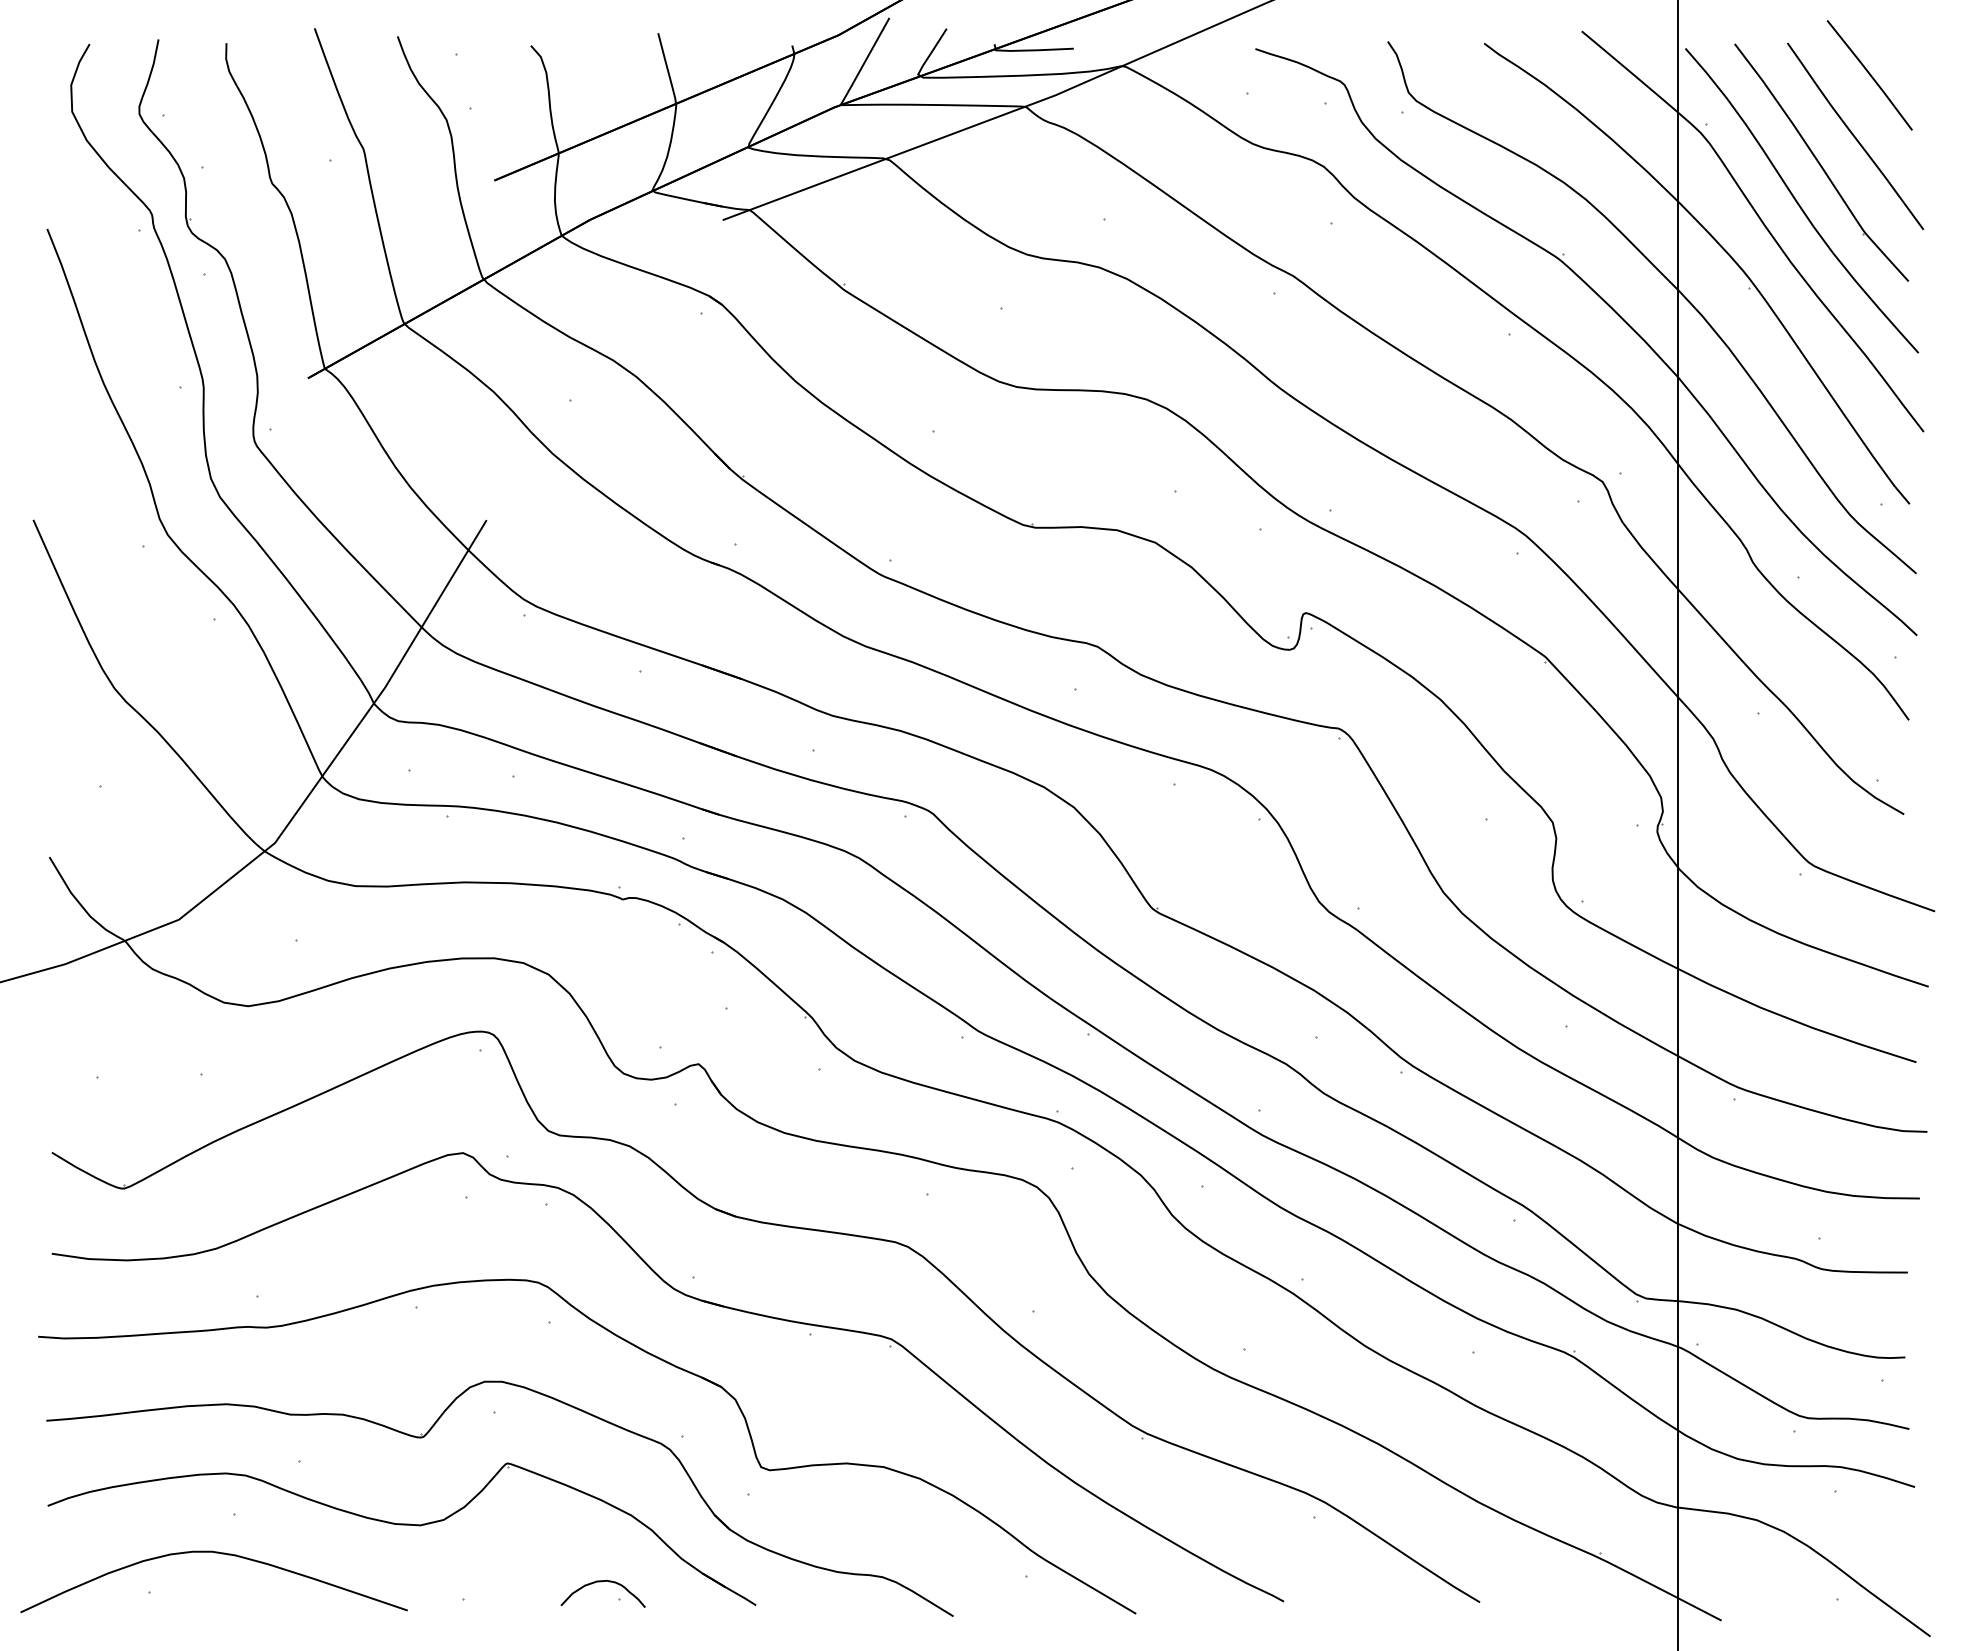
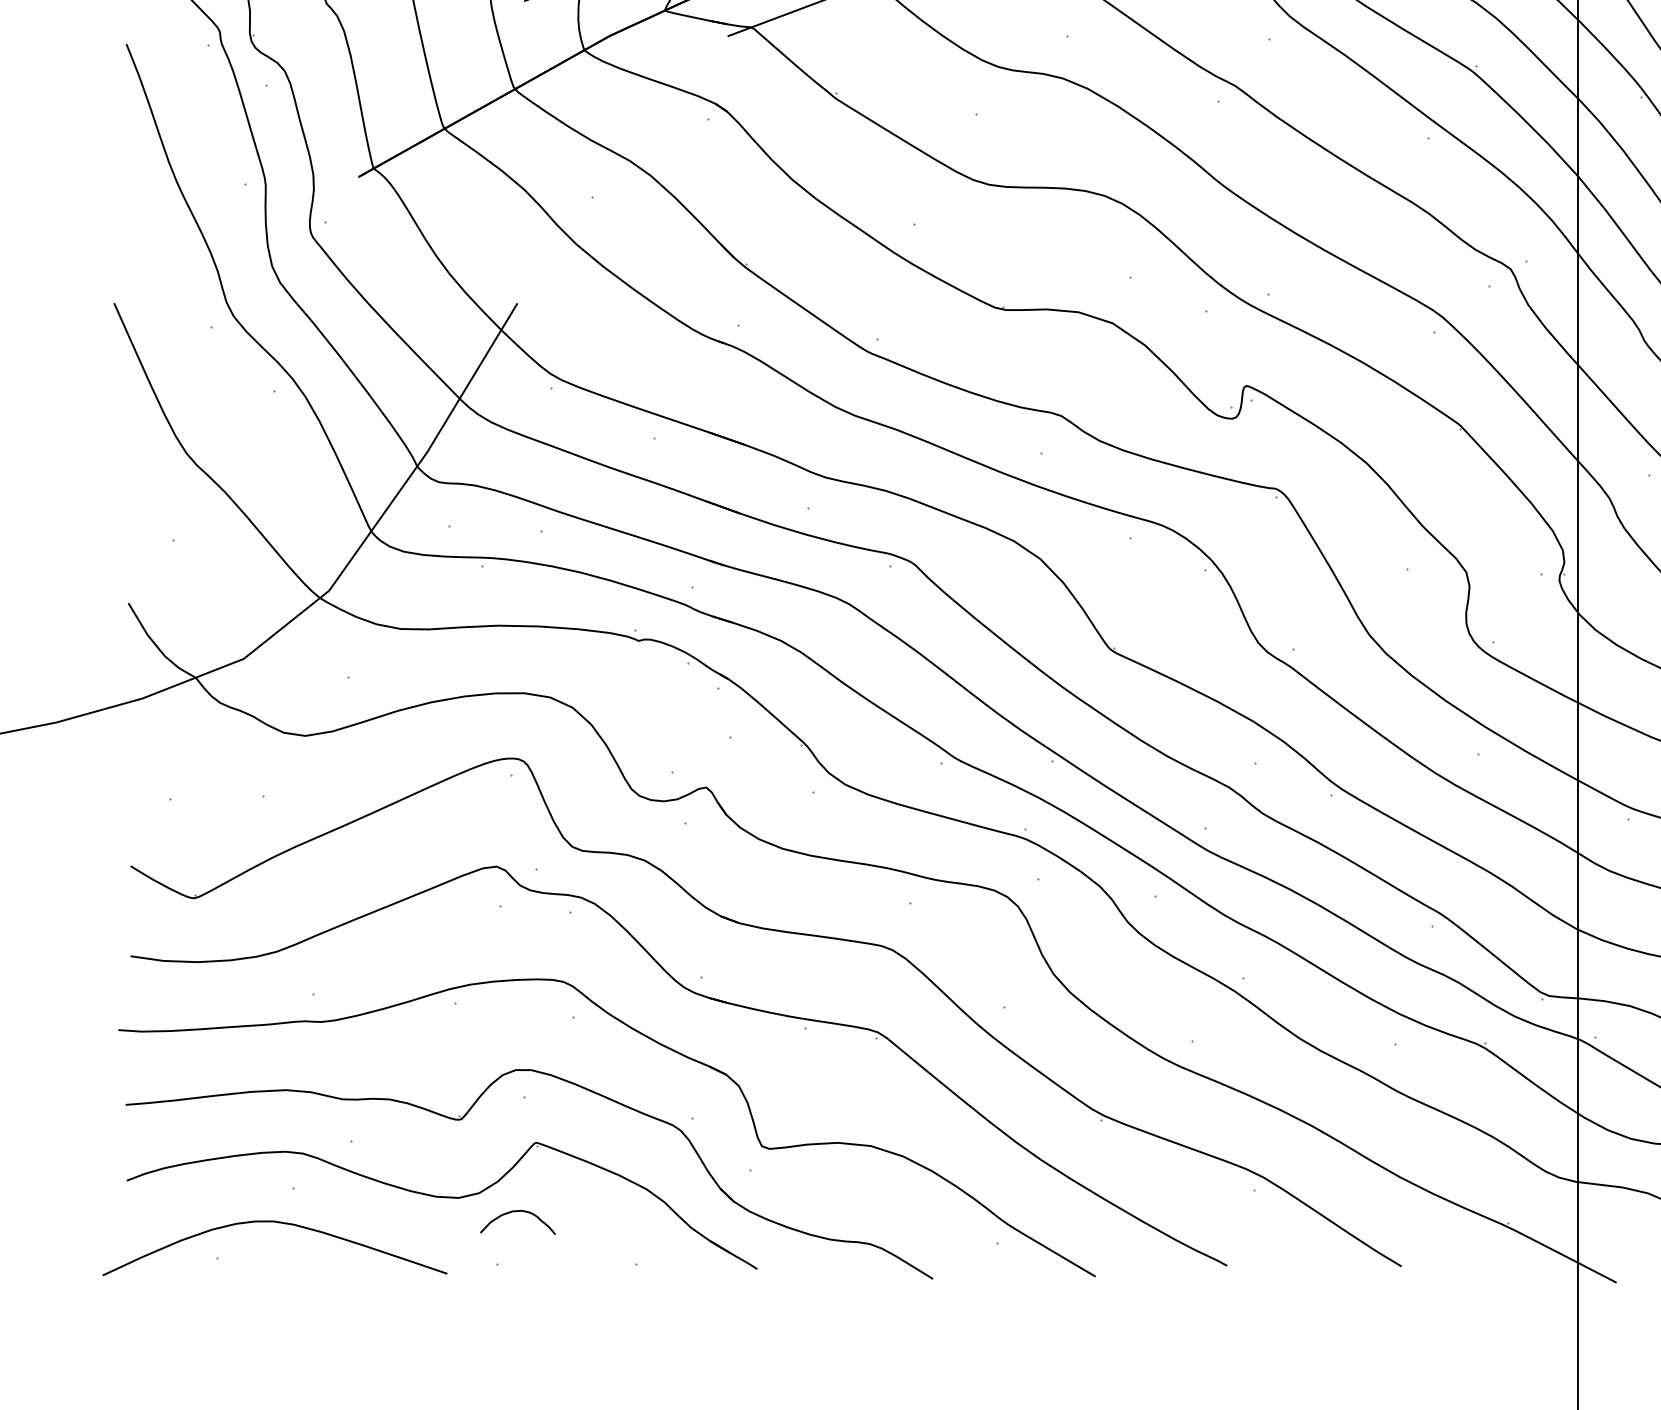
curve: (601, 1582) -> (516, 1212), moved

